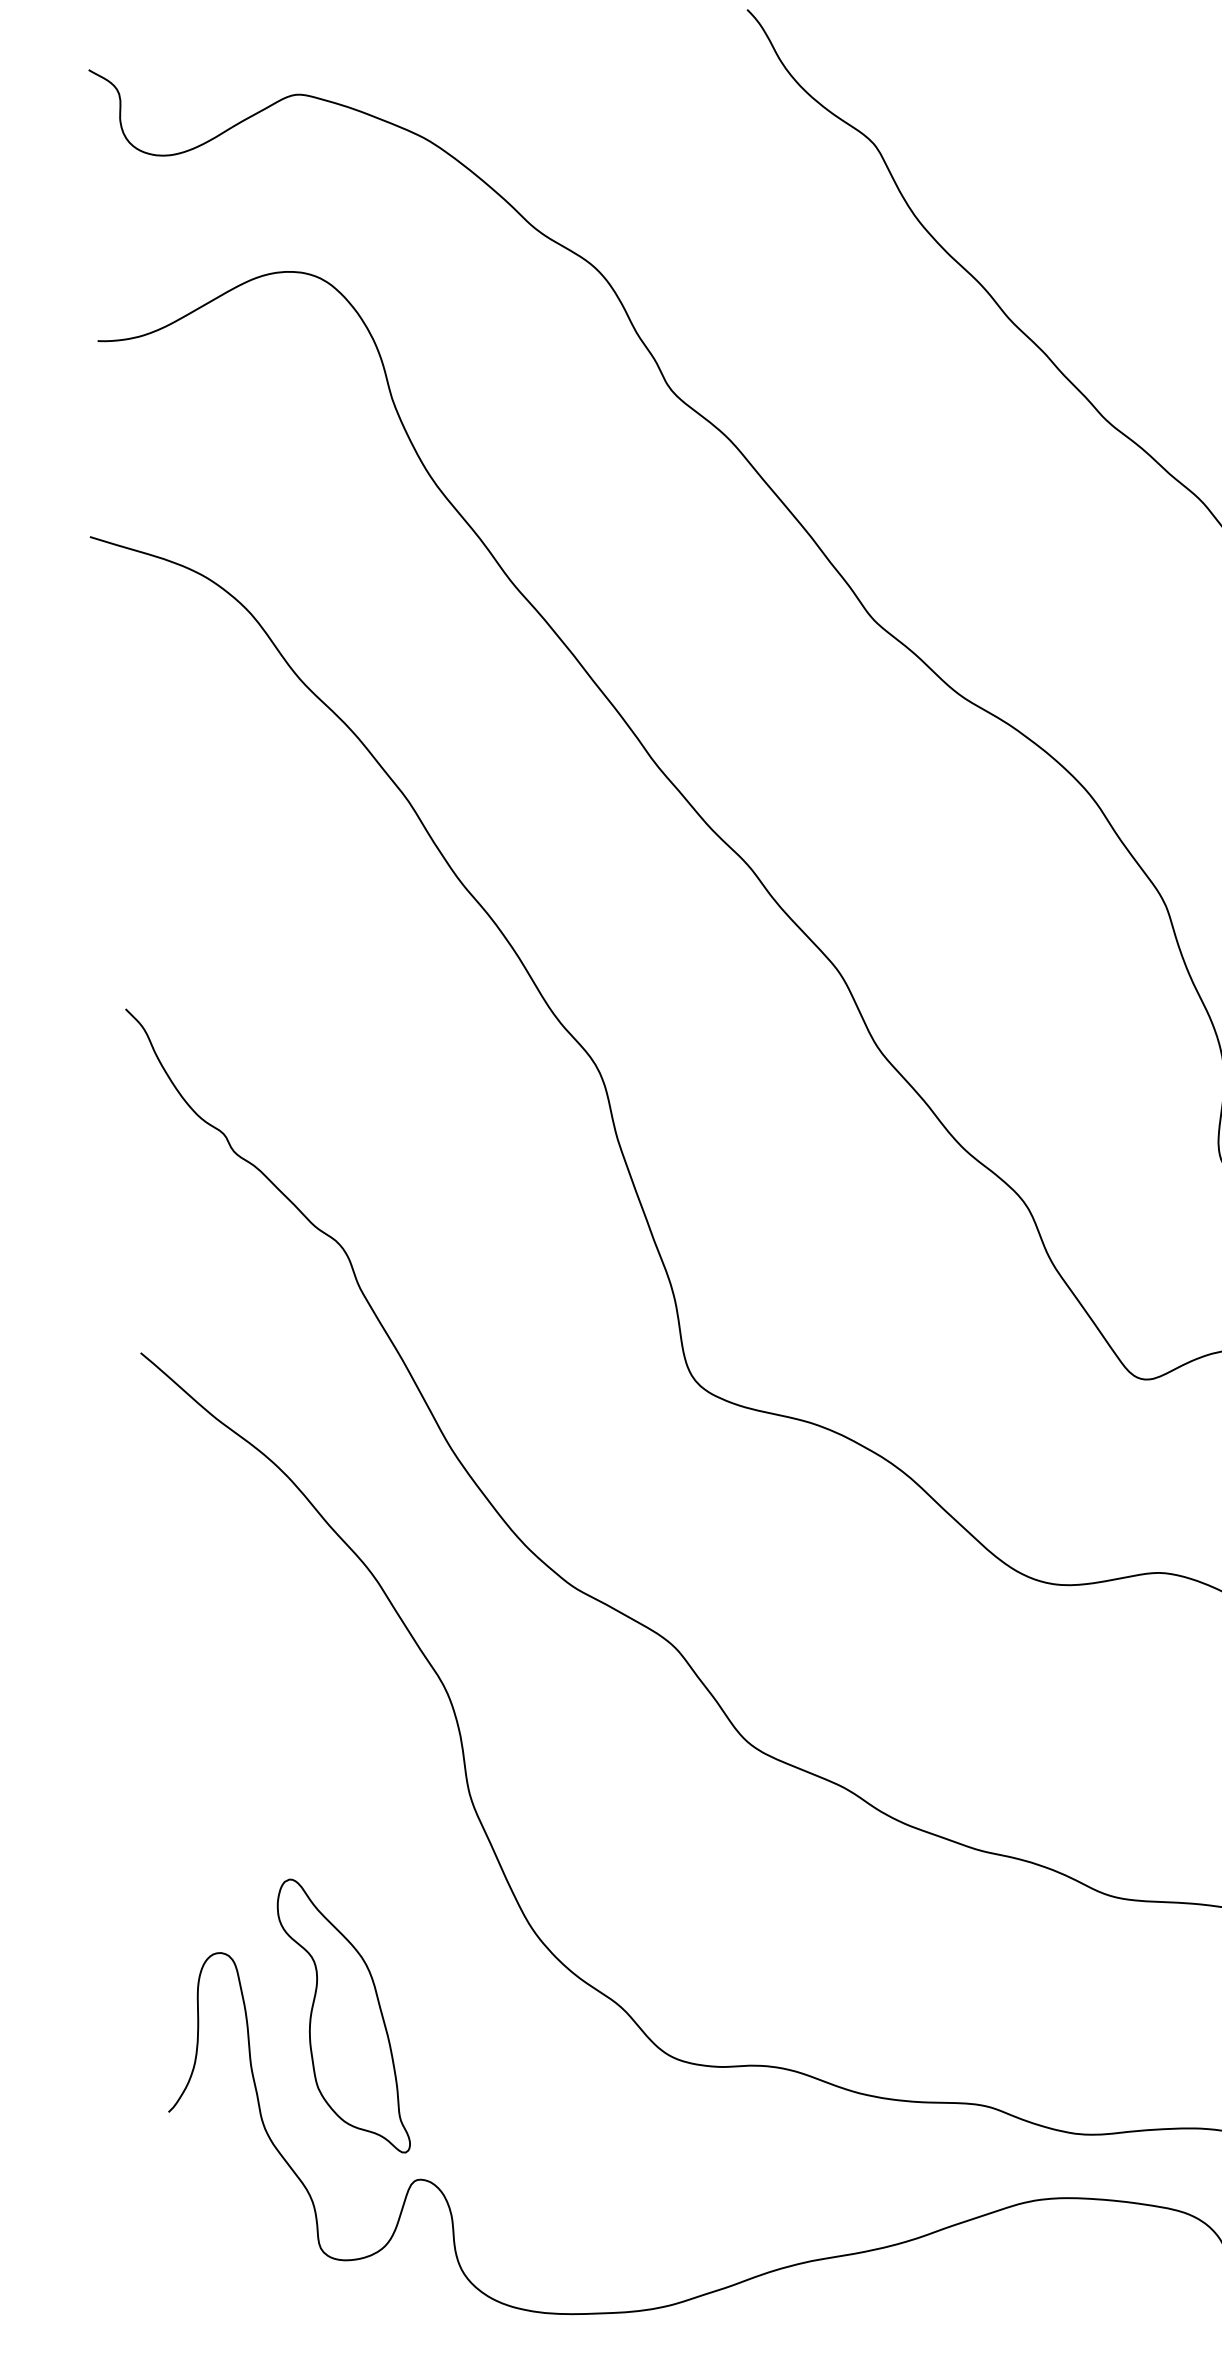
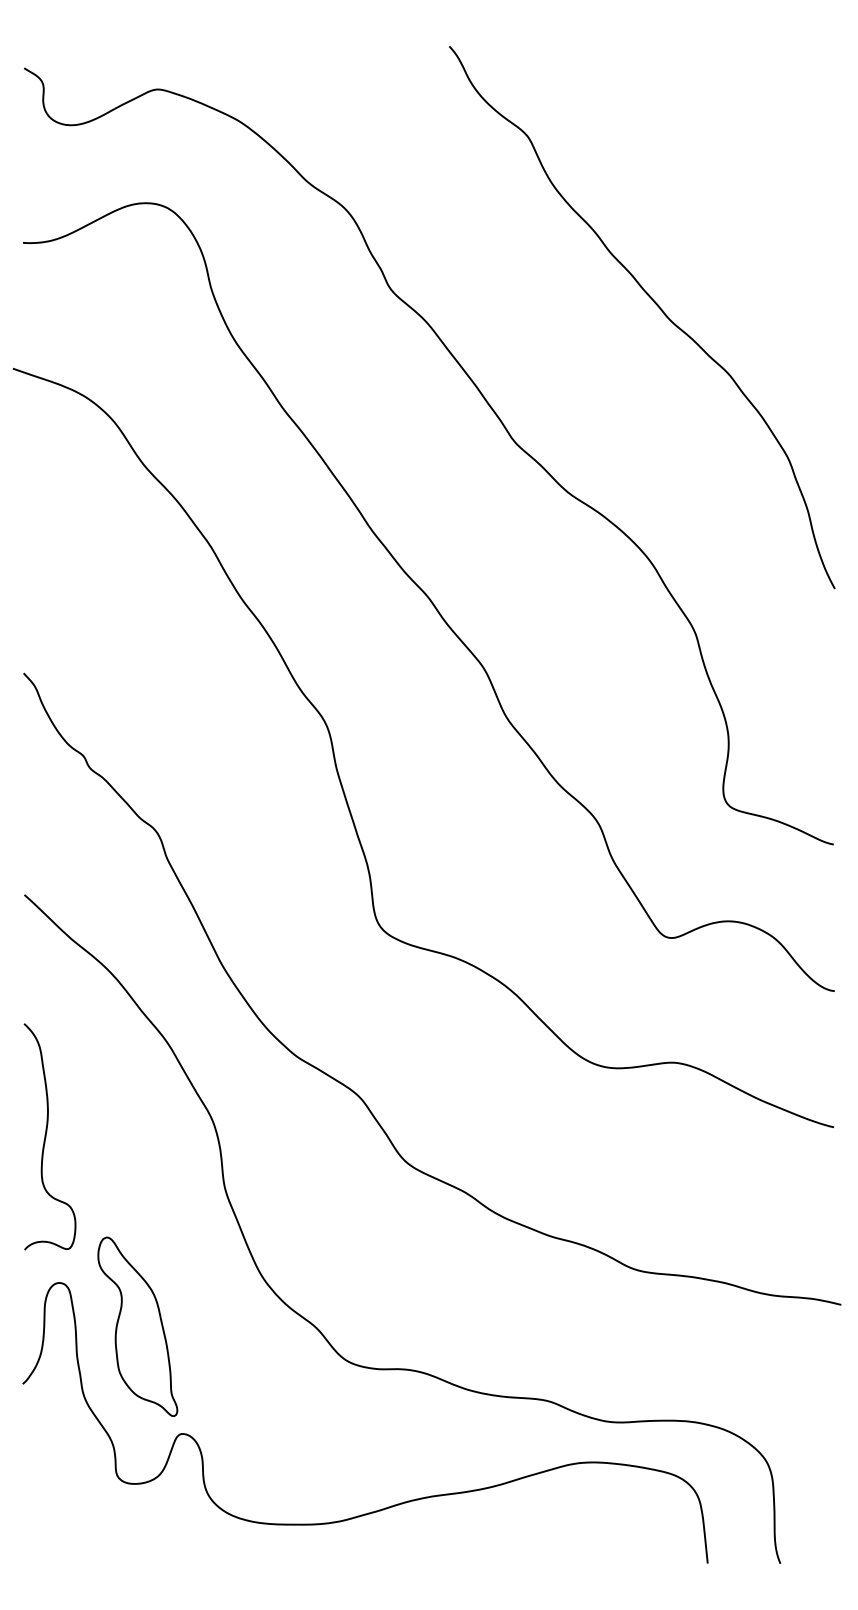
curve: (189, 1726) -> (46, 1136), added

